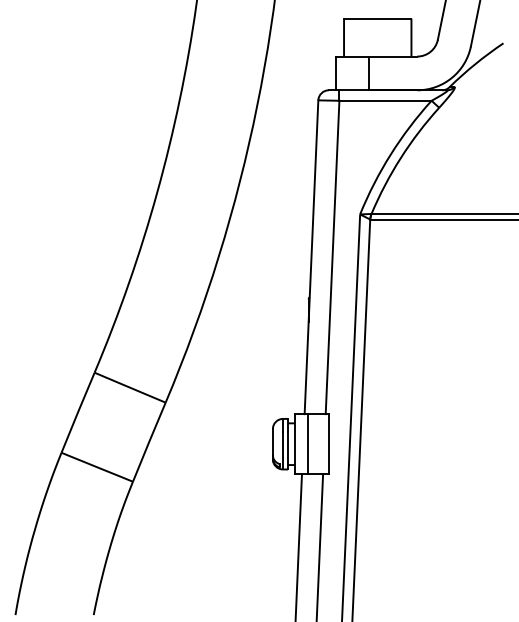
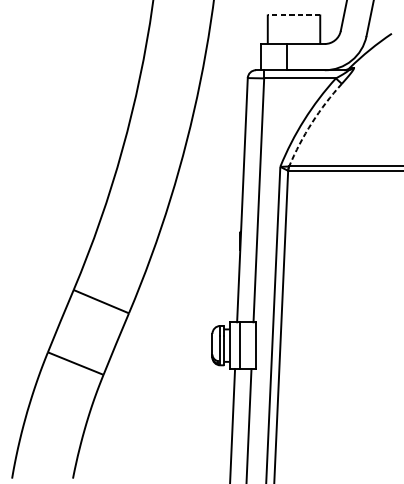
line: (377, 18) -> (293, 14), solid -> dashed
arc: (400, 157) -> (311, 122), solid -> dashed

